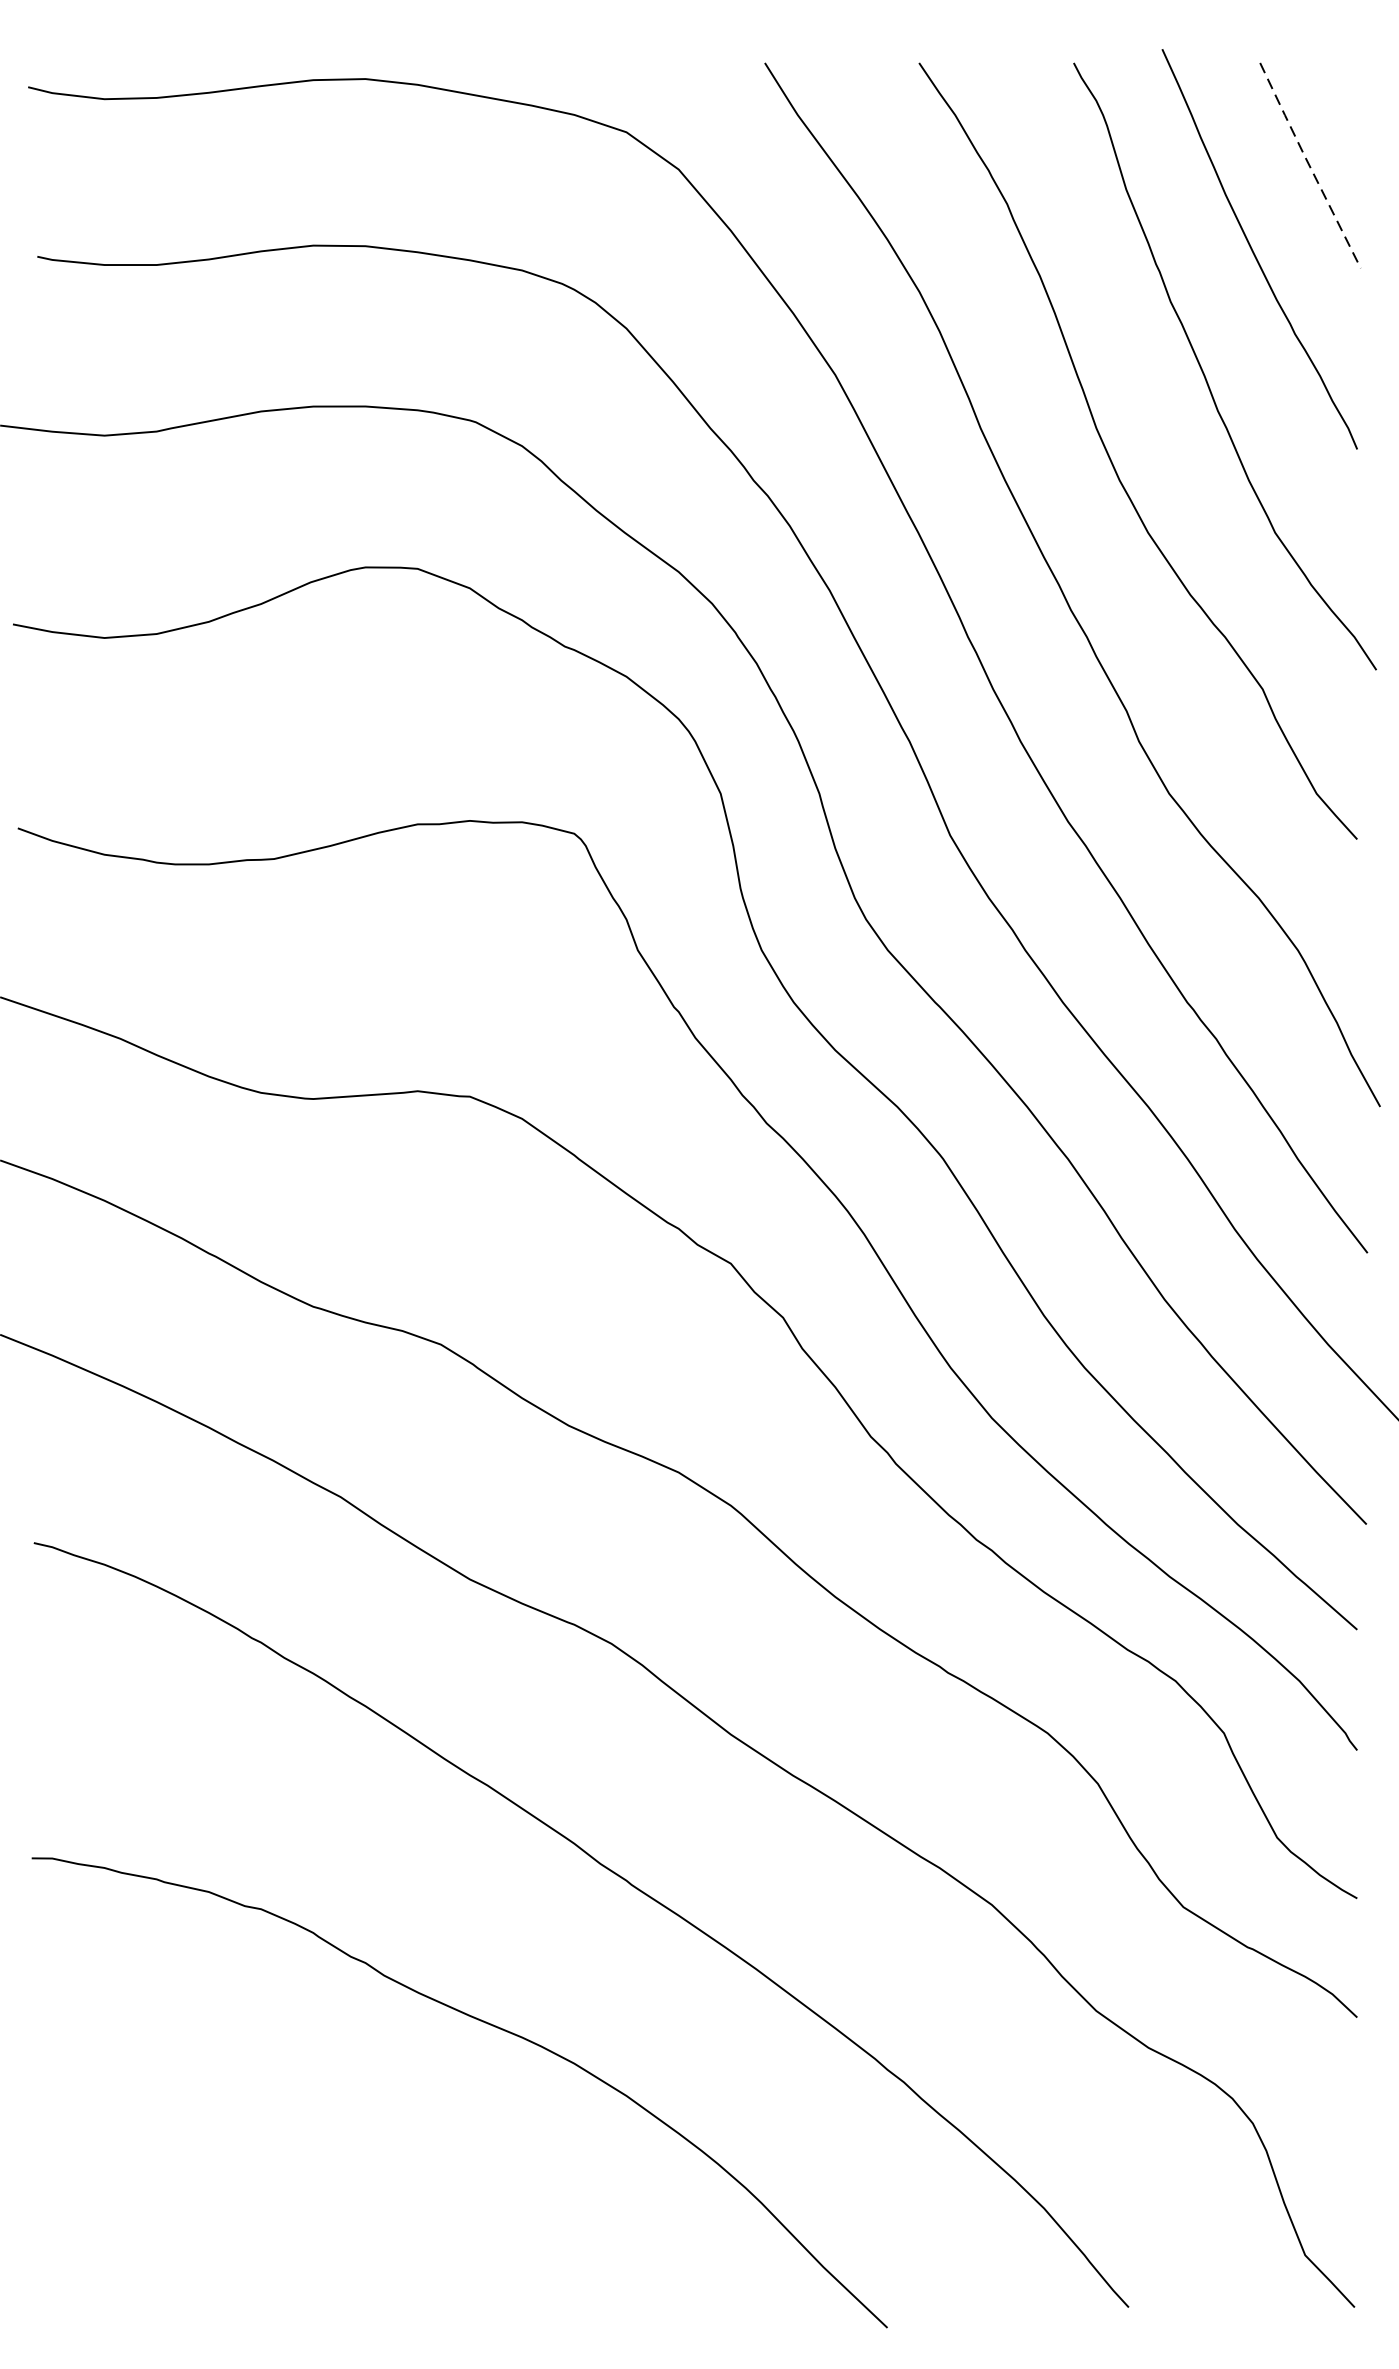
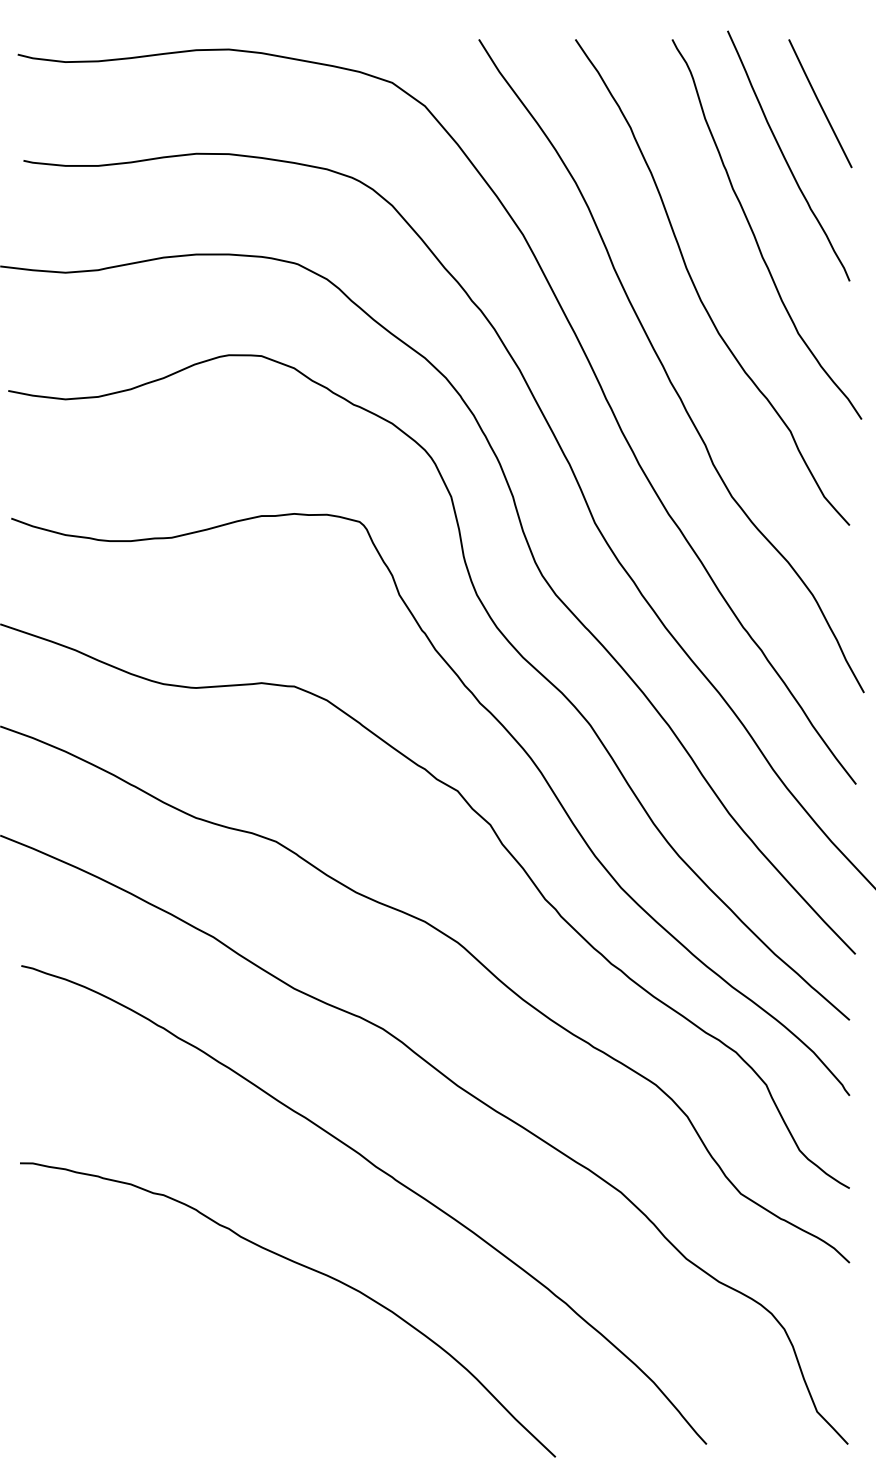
line: (1308, 163) -> (819, 102), dashed -> solid

